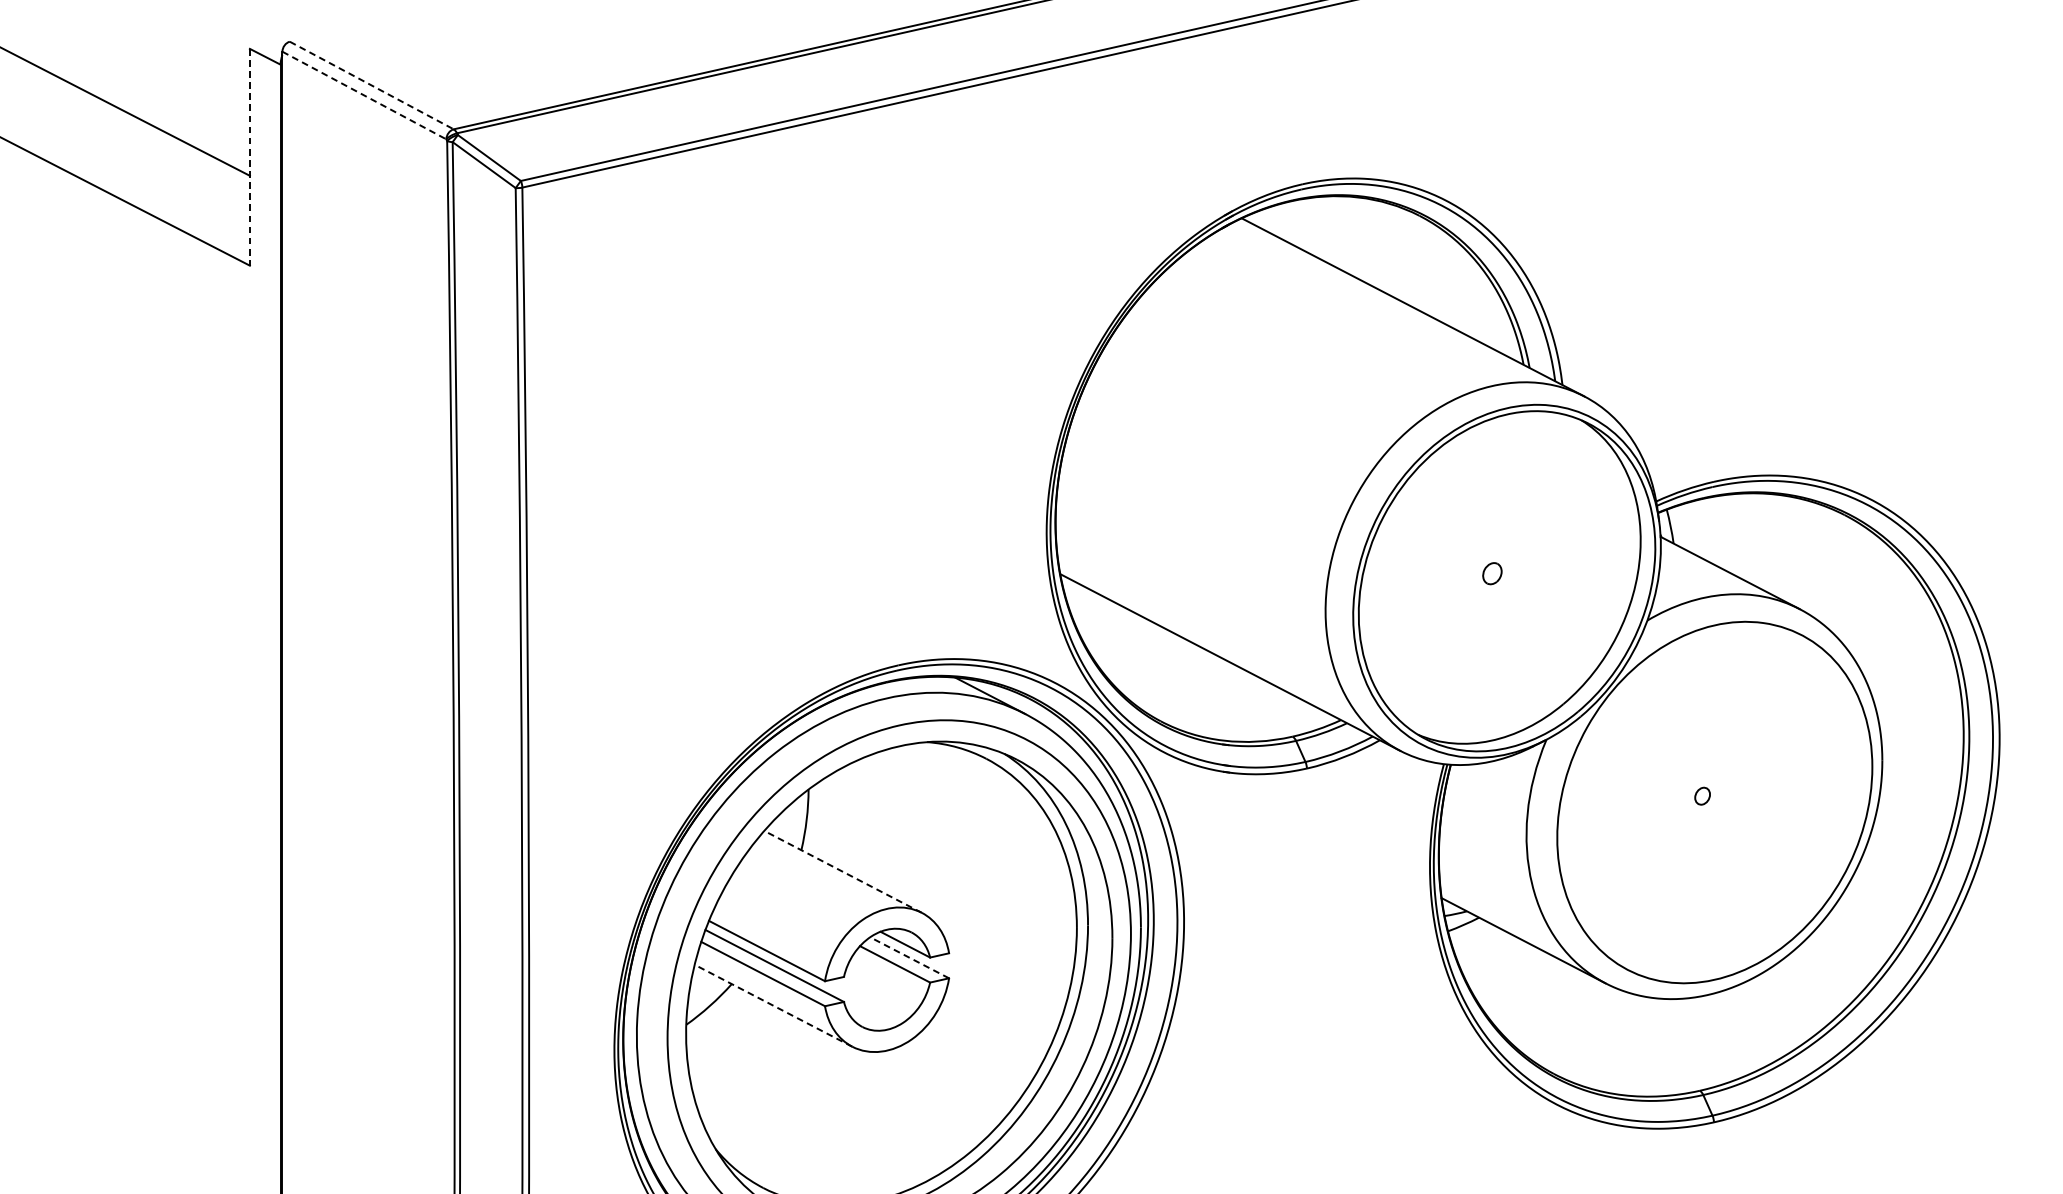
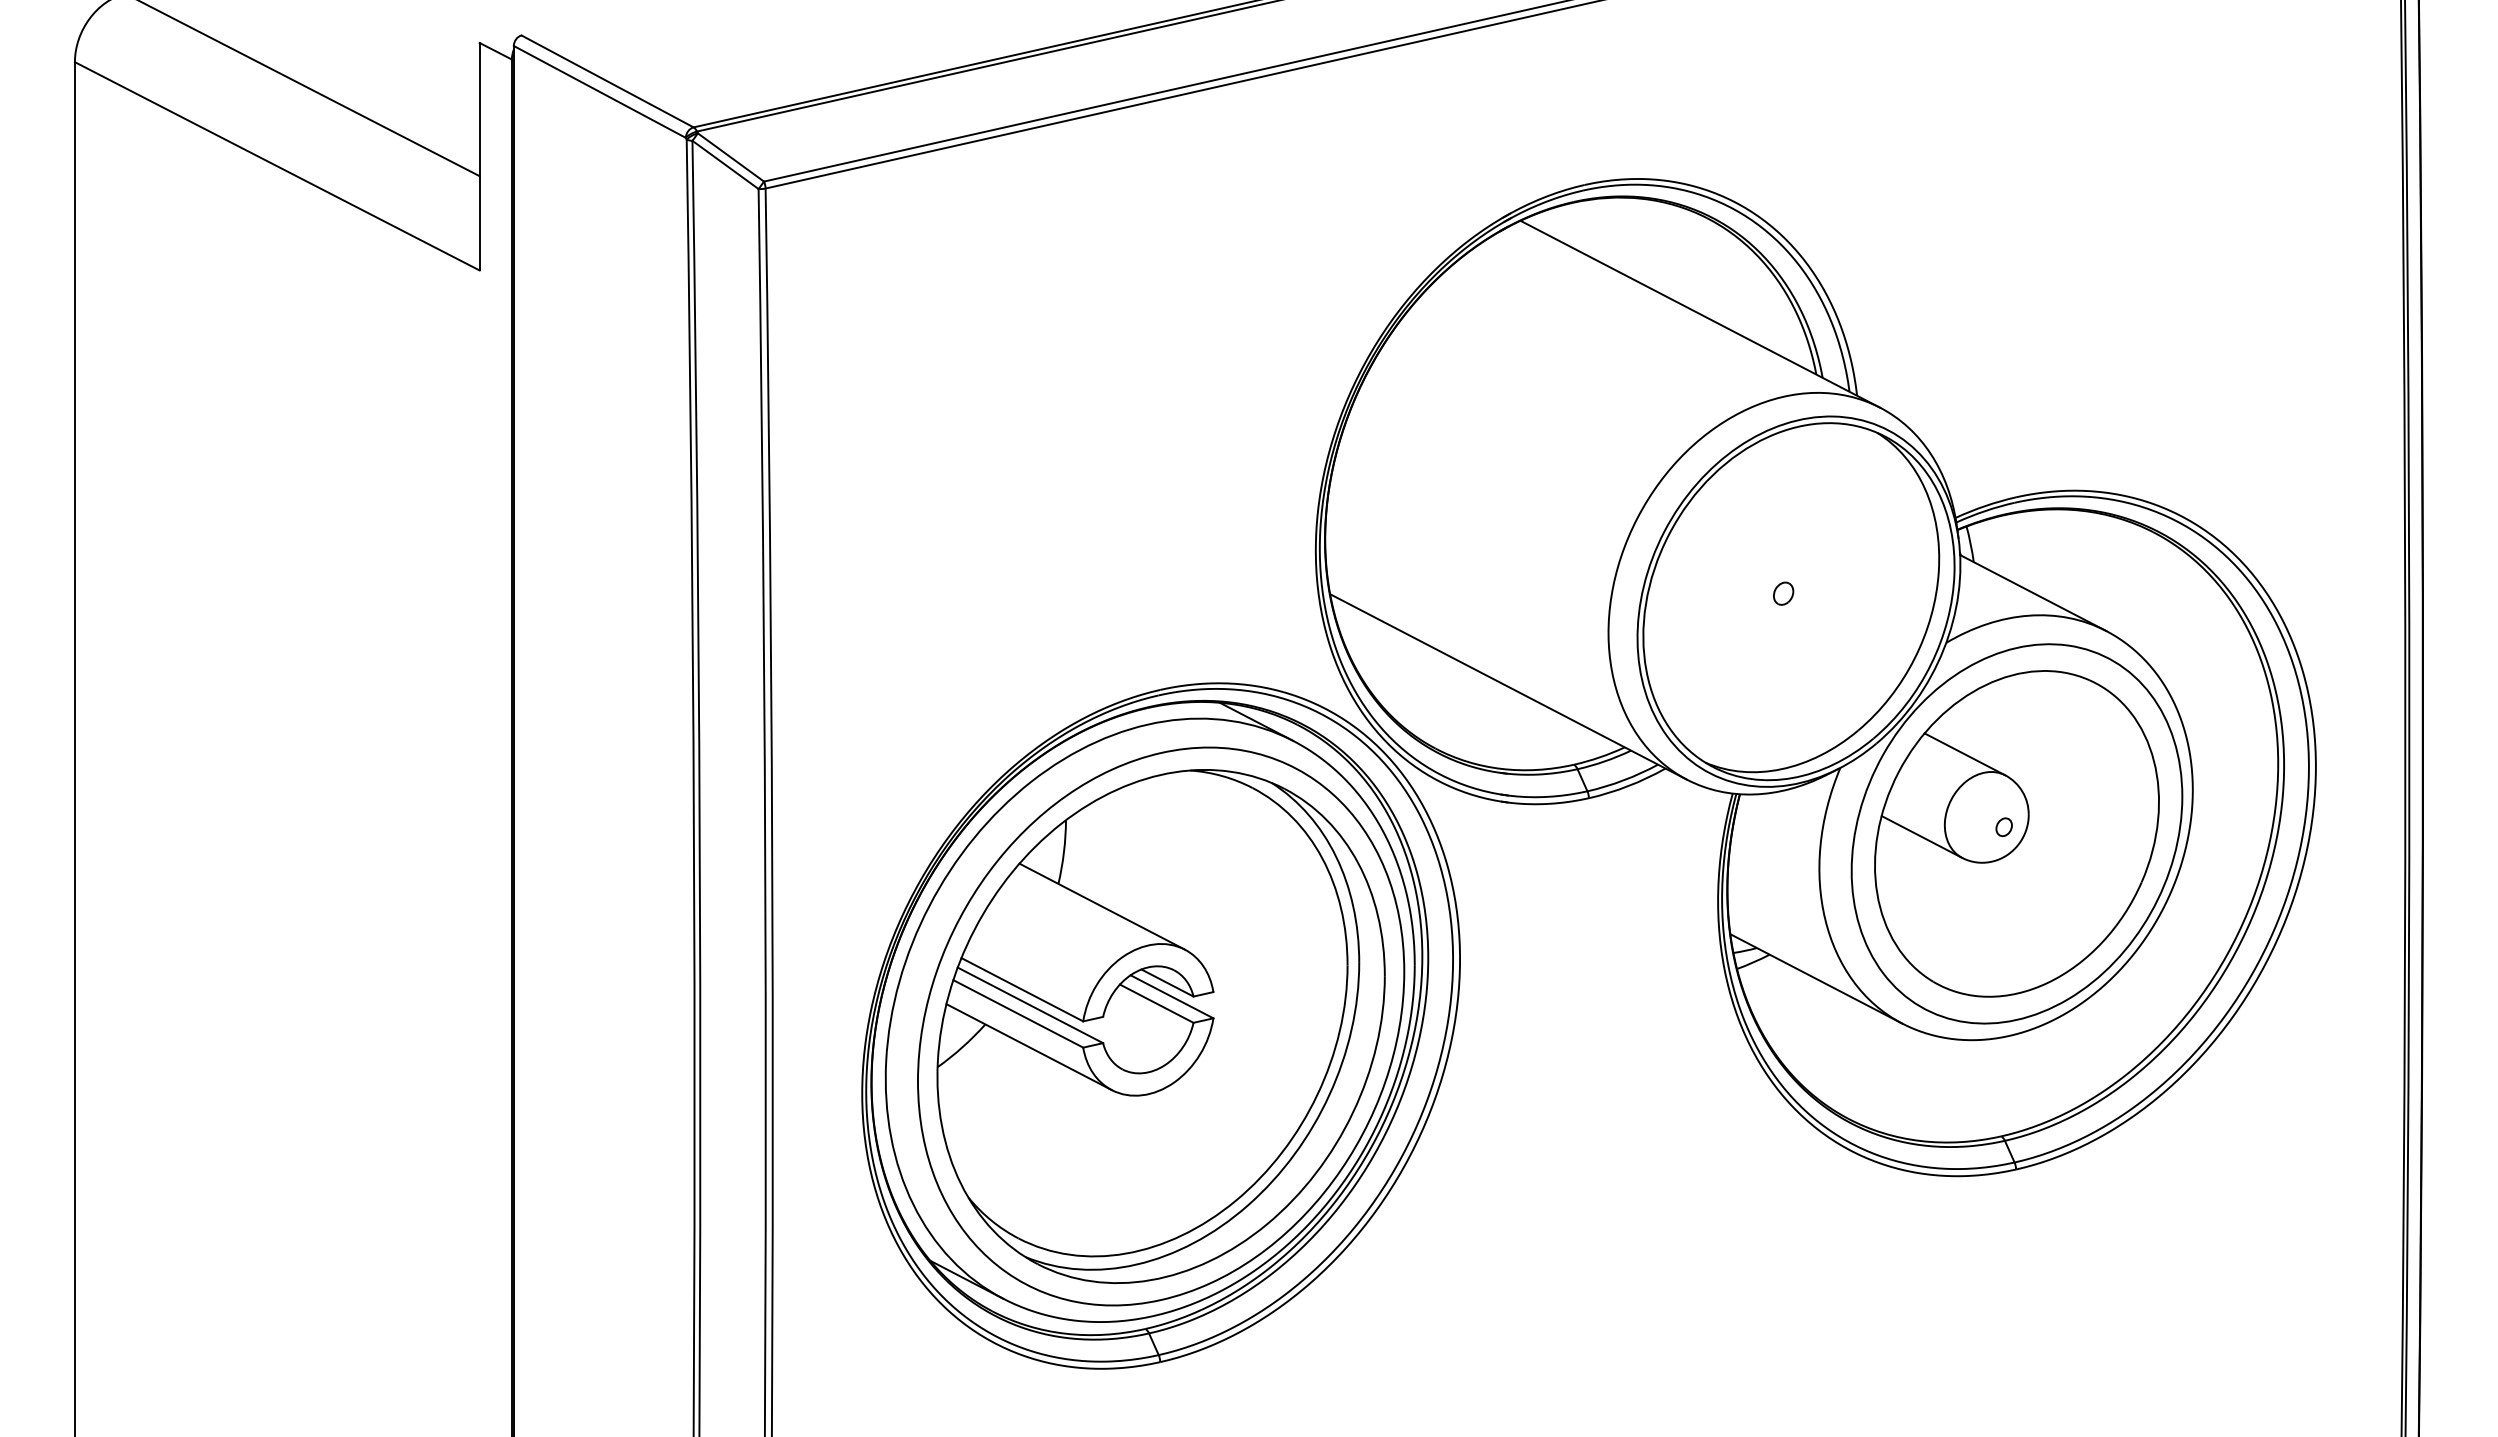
line: (371, 85) -> (607, 81), dashed -> solid
line: (364, 95) -> (599, 91), dashed -> solid
line: (249, 157) -> (479, 156), dashed -> solid
part: (1714, 802) -> (2016, 833), added
line: (842, 871) -> (1101, 906), dashed -> solid
line: (910, 957) -> (1172, 996), dashed -> solid
line: (772, 1005) -> (1028, 1046), dashed -> solid

